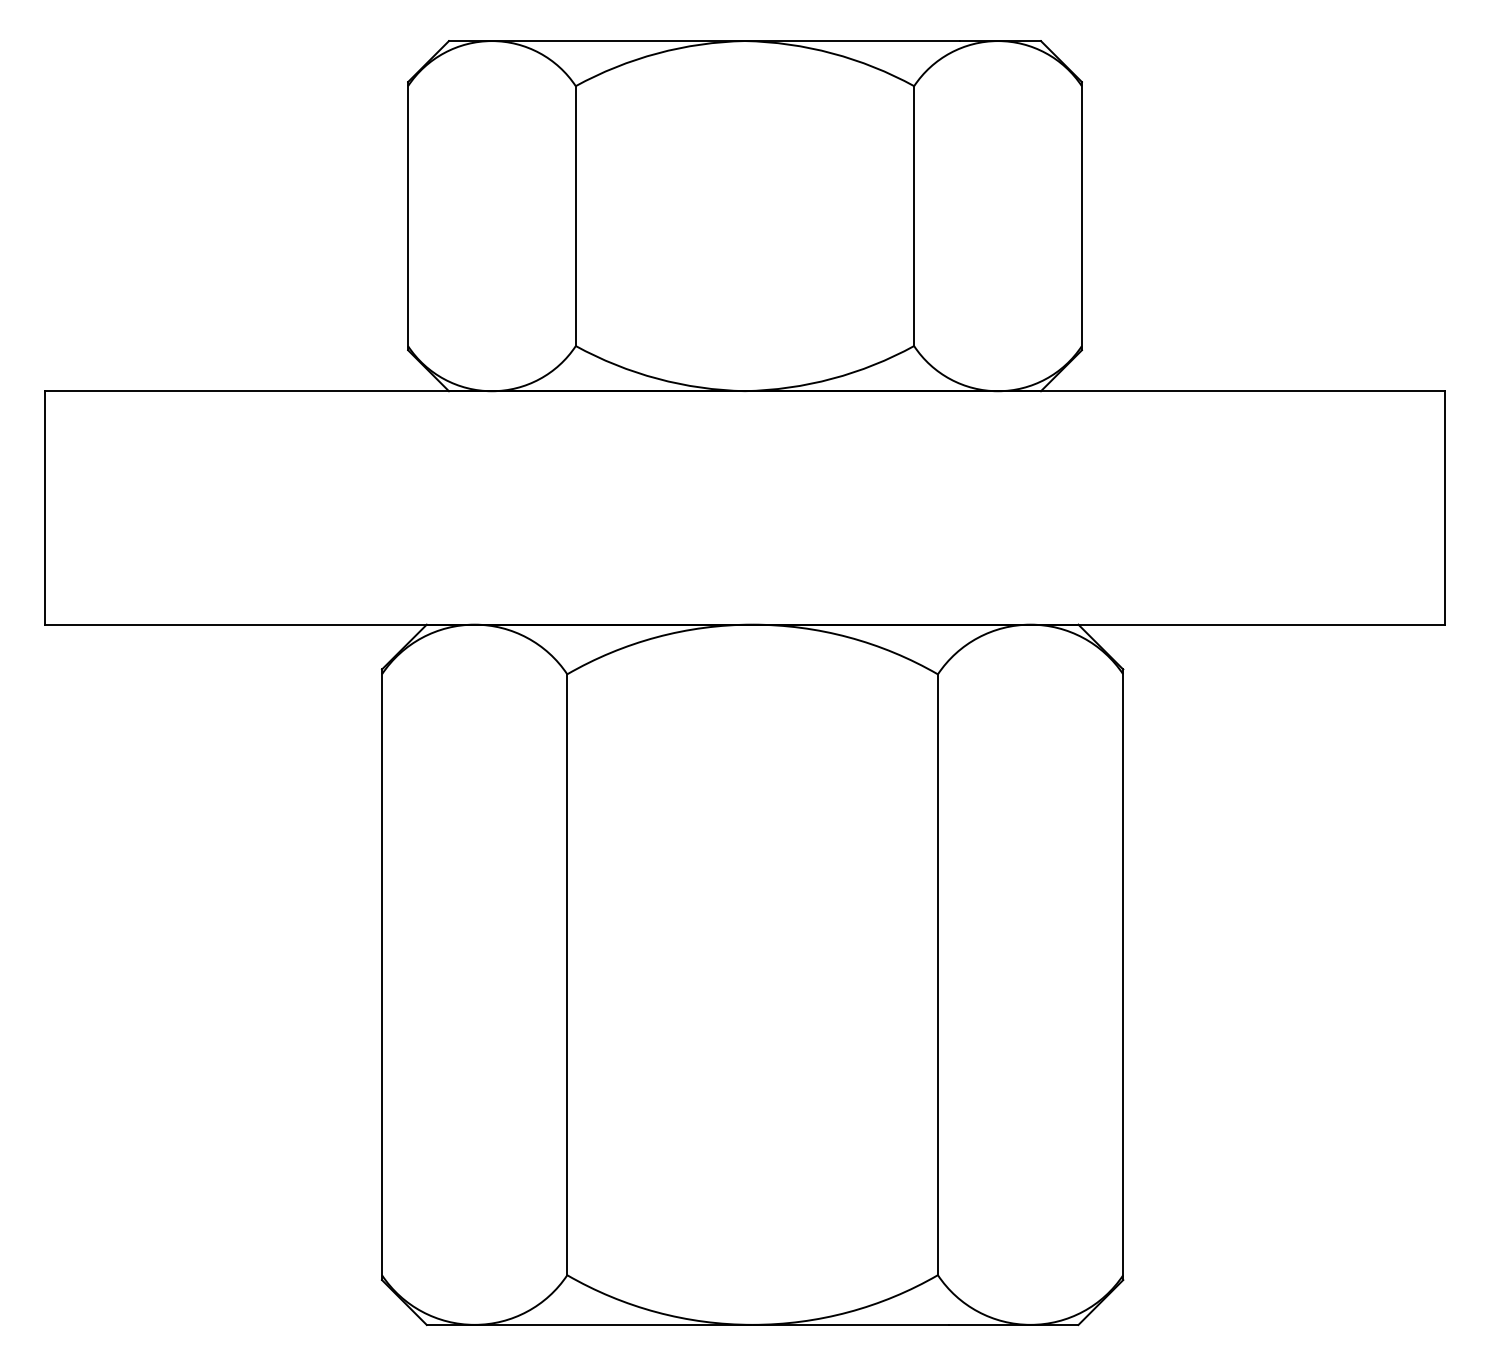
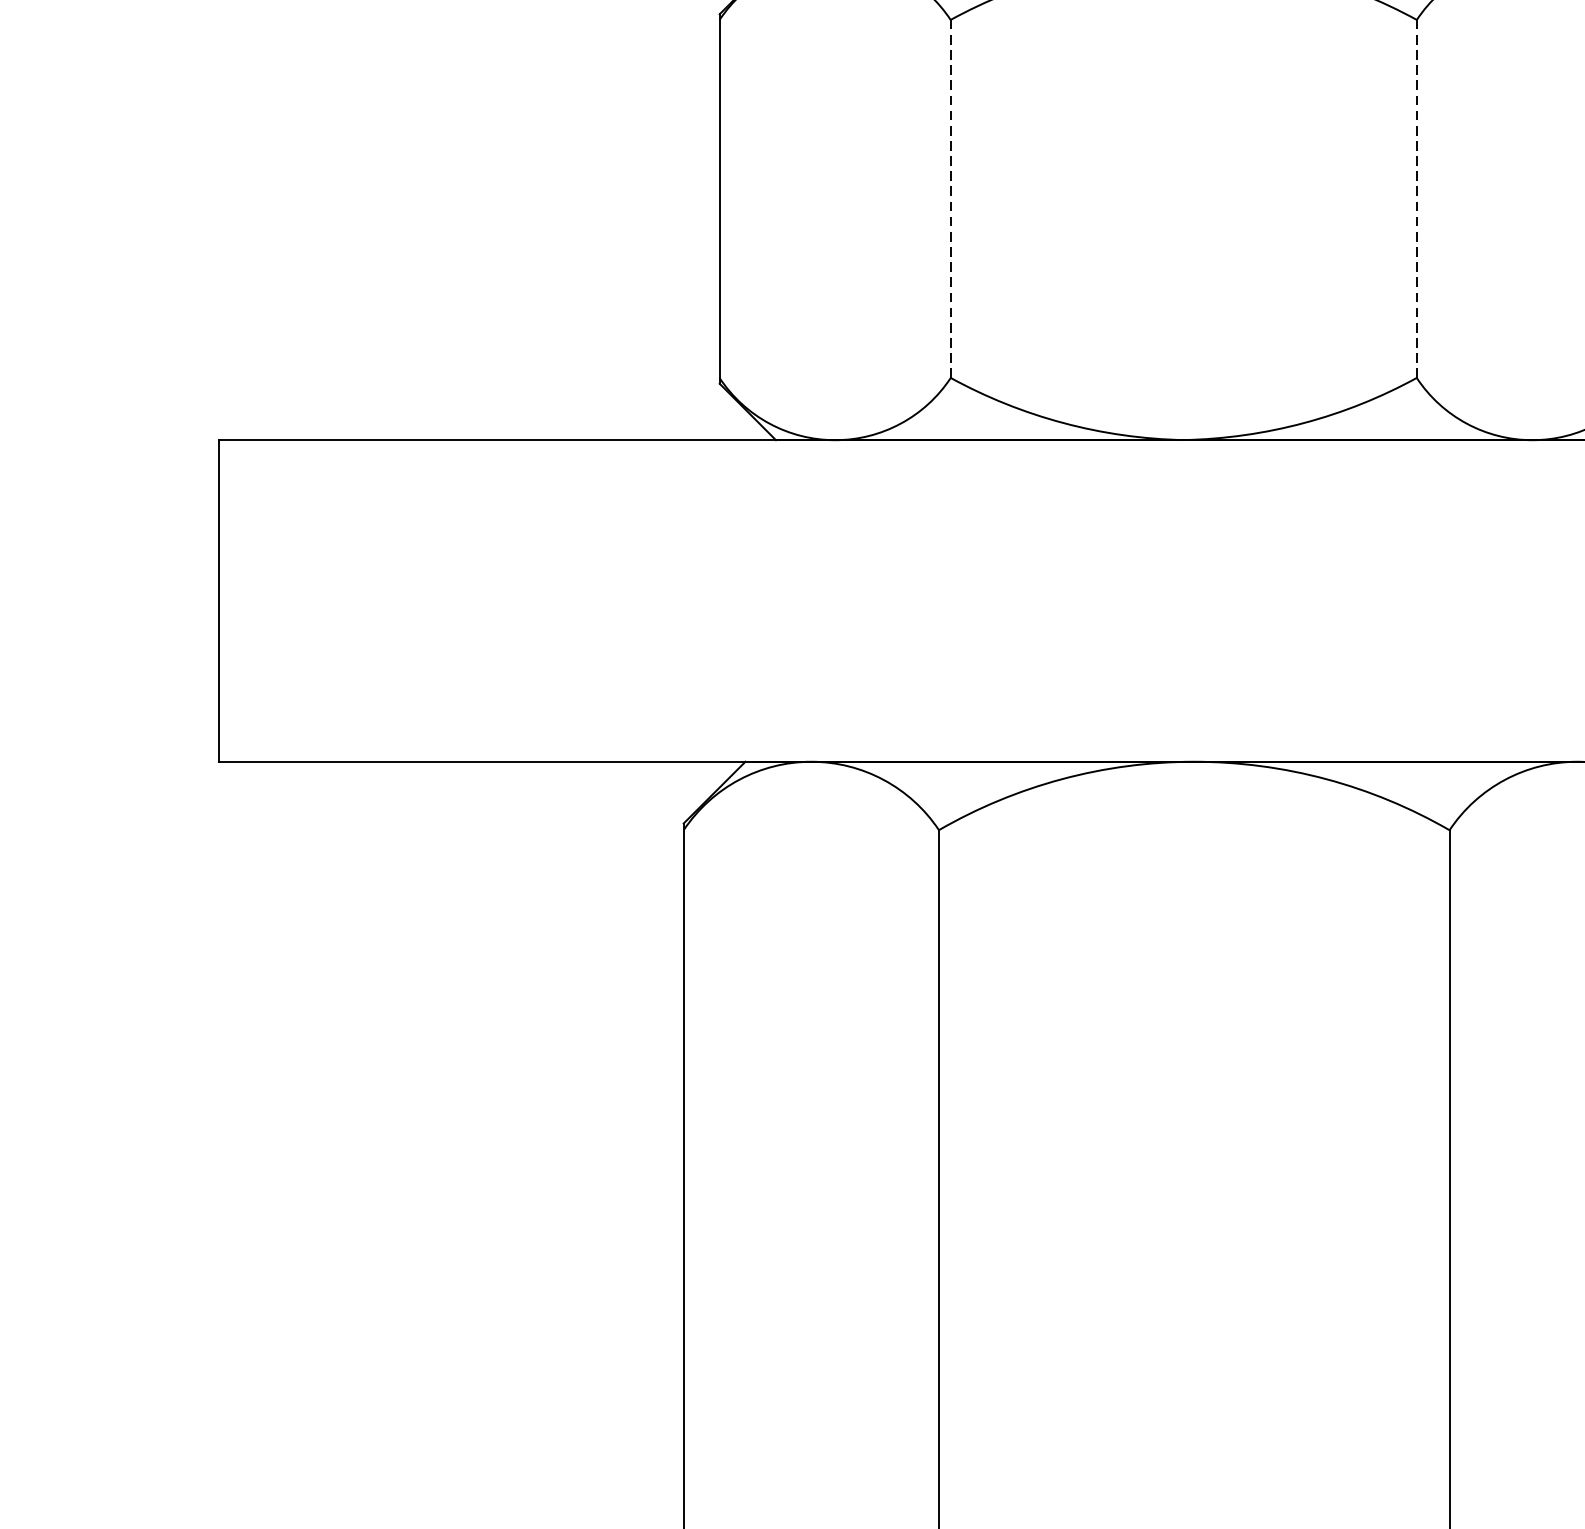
line: (575, 216) -> (950, 199), solid -> dashed
line: (914, 216) -> (1417, 199), solid -> dashed

